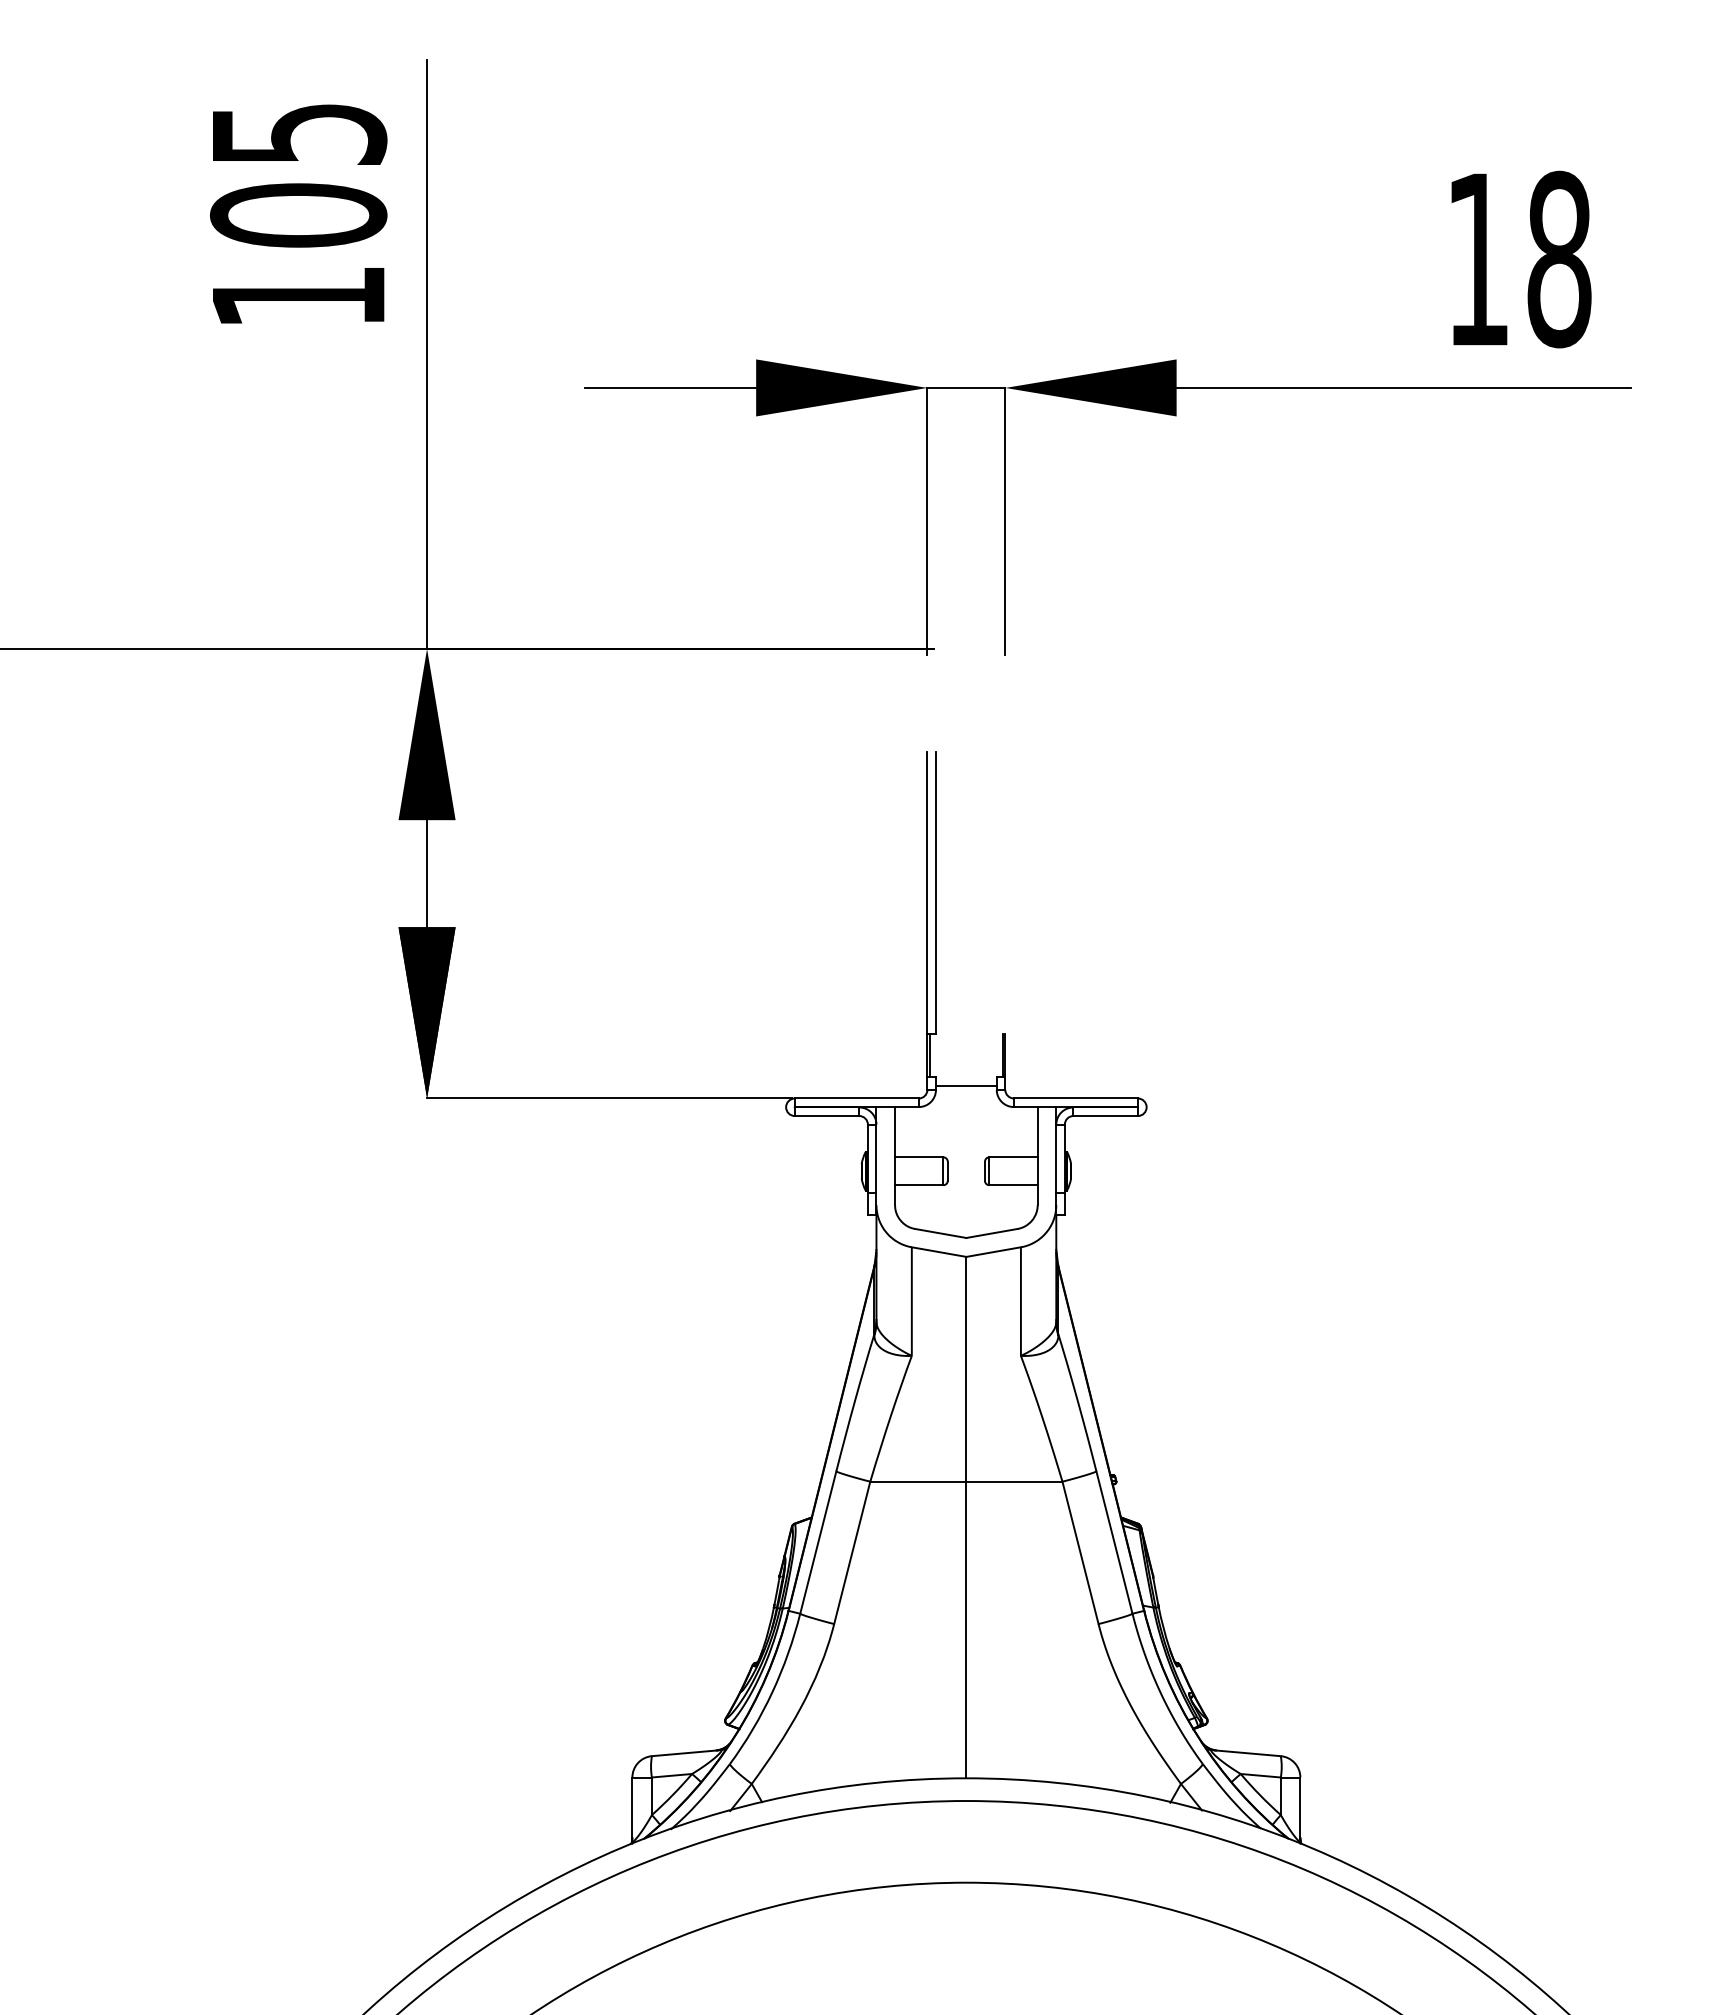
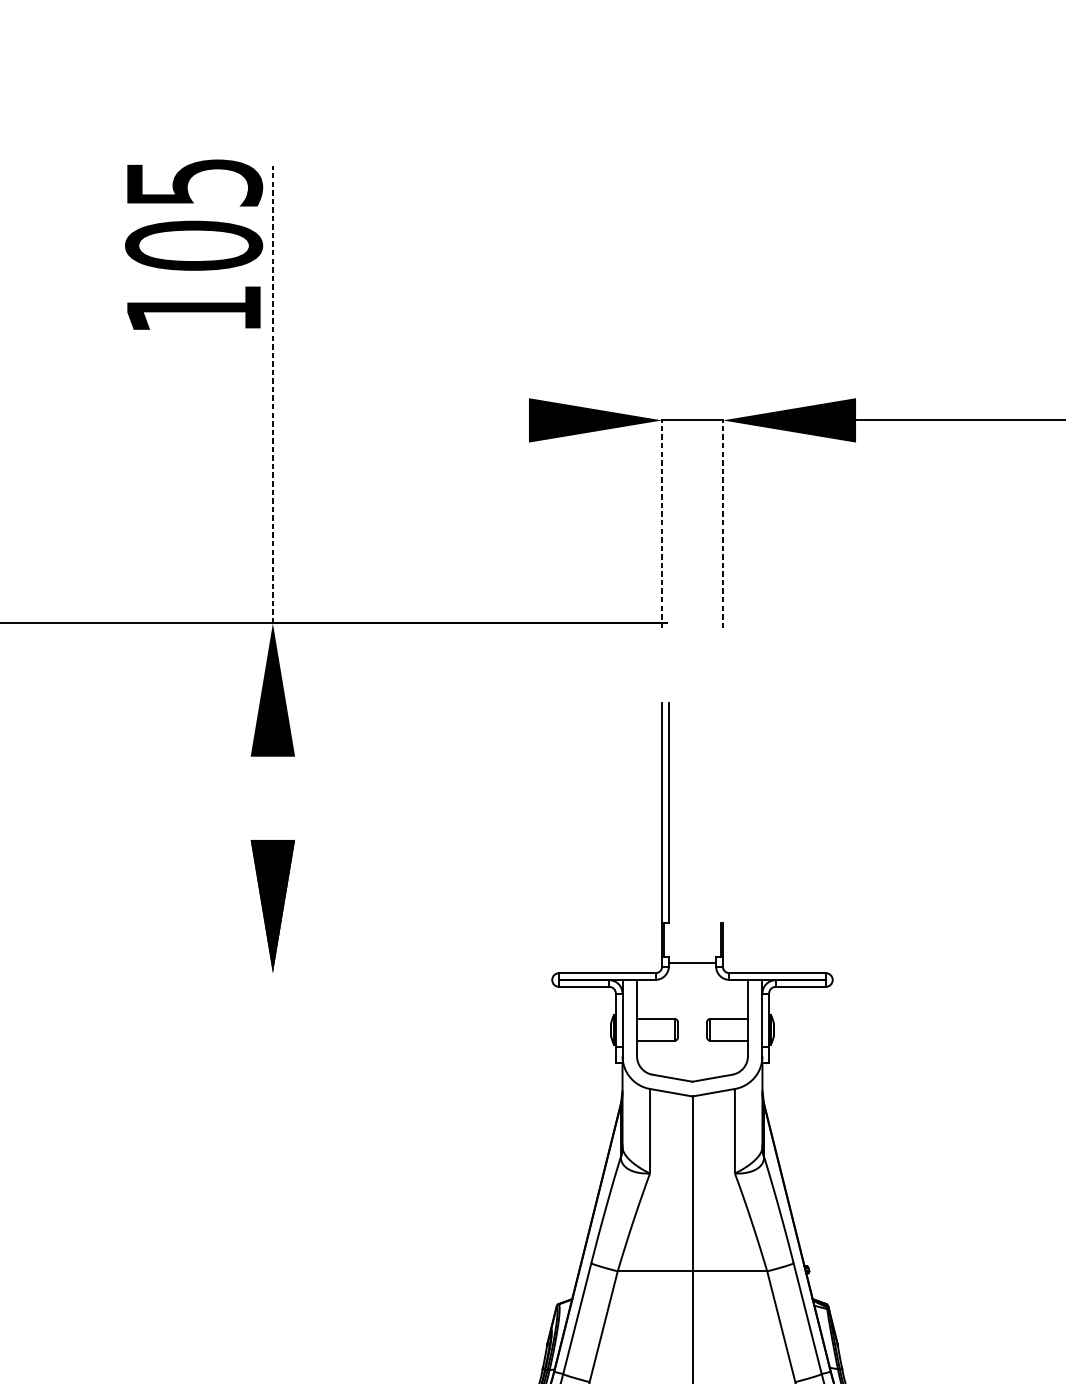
text: (298, 213) -> (193, 244), moved
line: (427, 354) -> (273, 394), solid -> dashed
line: (670, 387) -> (462, 420), removed
line: (927, 521) -> (662, 524), solid -> dashed
line: (1005, 521) -> (722, 524), solid -> dashed
line: (427, 873) -> (273, 798), removed
line: (609, 1098) -> (414, 973), removed

